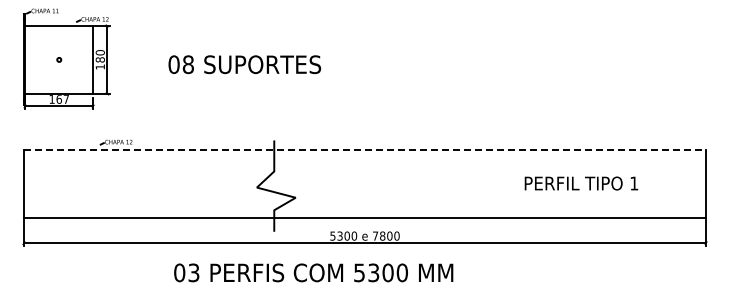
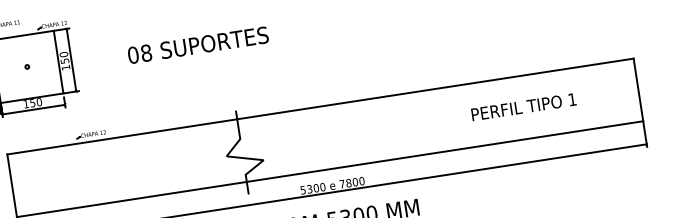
text: (99, 59) -> (64, 60), 180 -> 150
text: (62, 99) -> (35, 102), 167 -> 150
line: (365, 149) -> (320, 106), dashed -> solid

